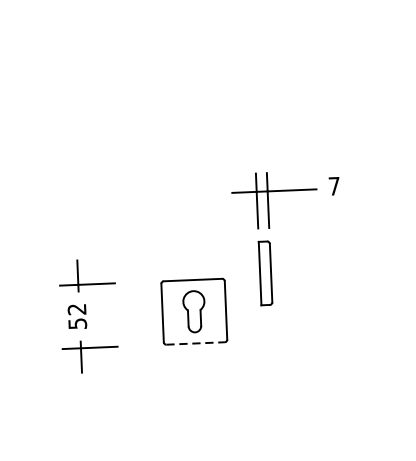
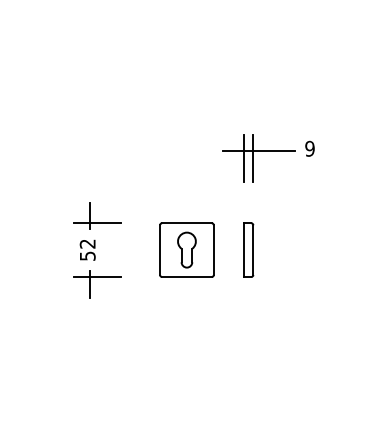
text: (333, 185) -> (309, 148), 7 -> 9
part: (265, 272) -> (248, 249), moved
line: (195, 344) -> (186, 277), dashed -> solid

